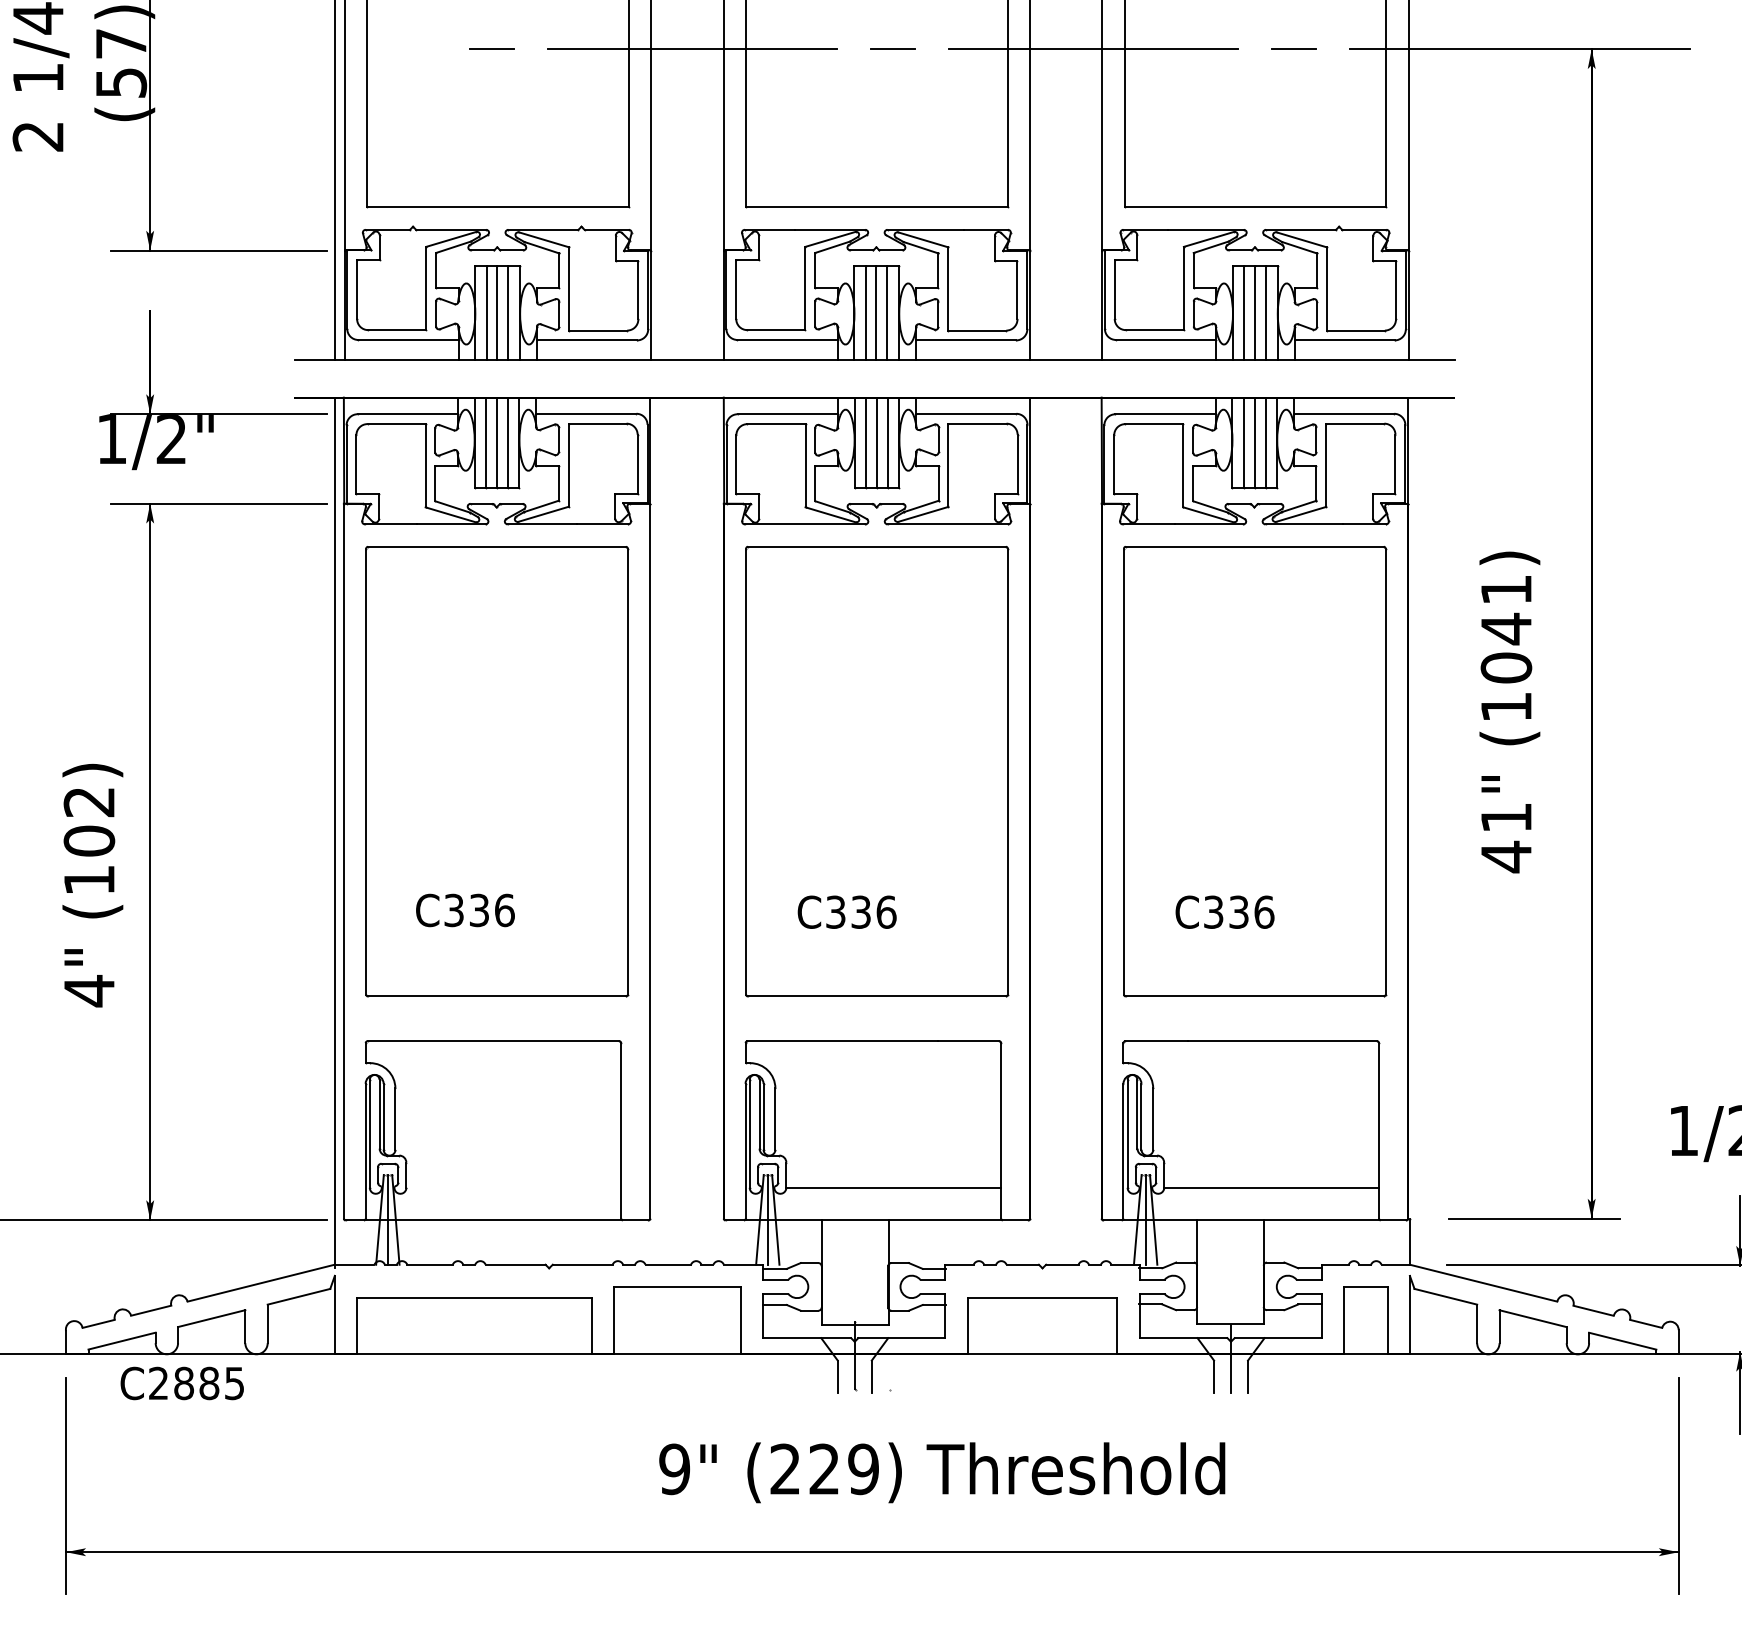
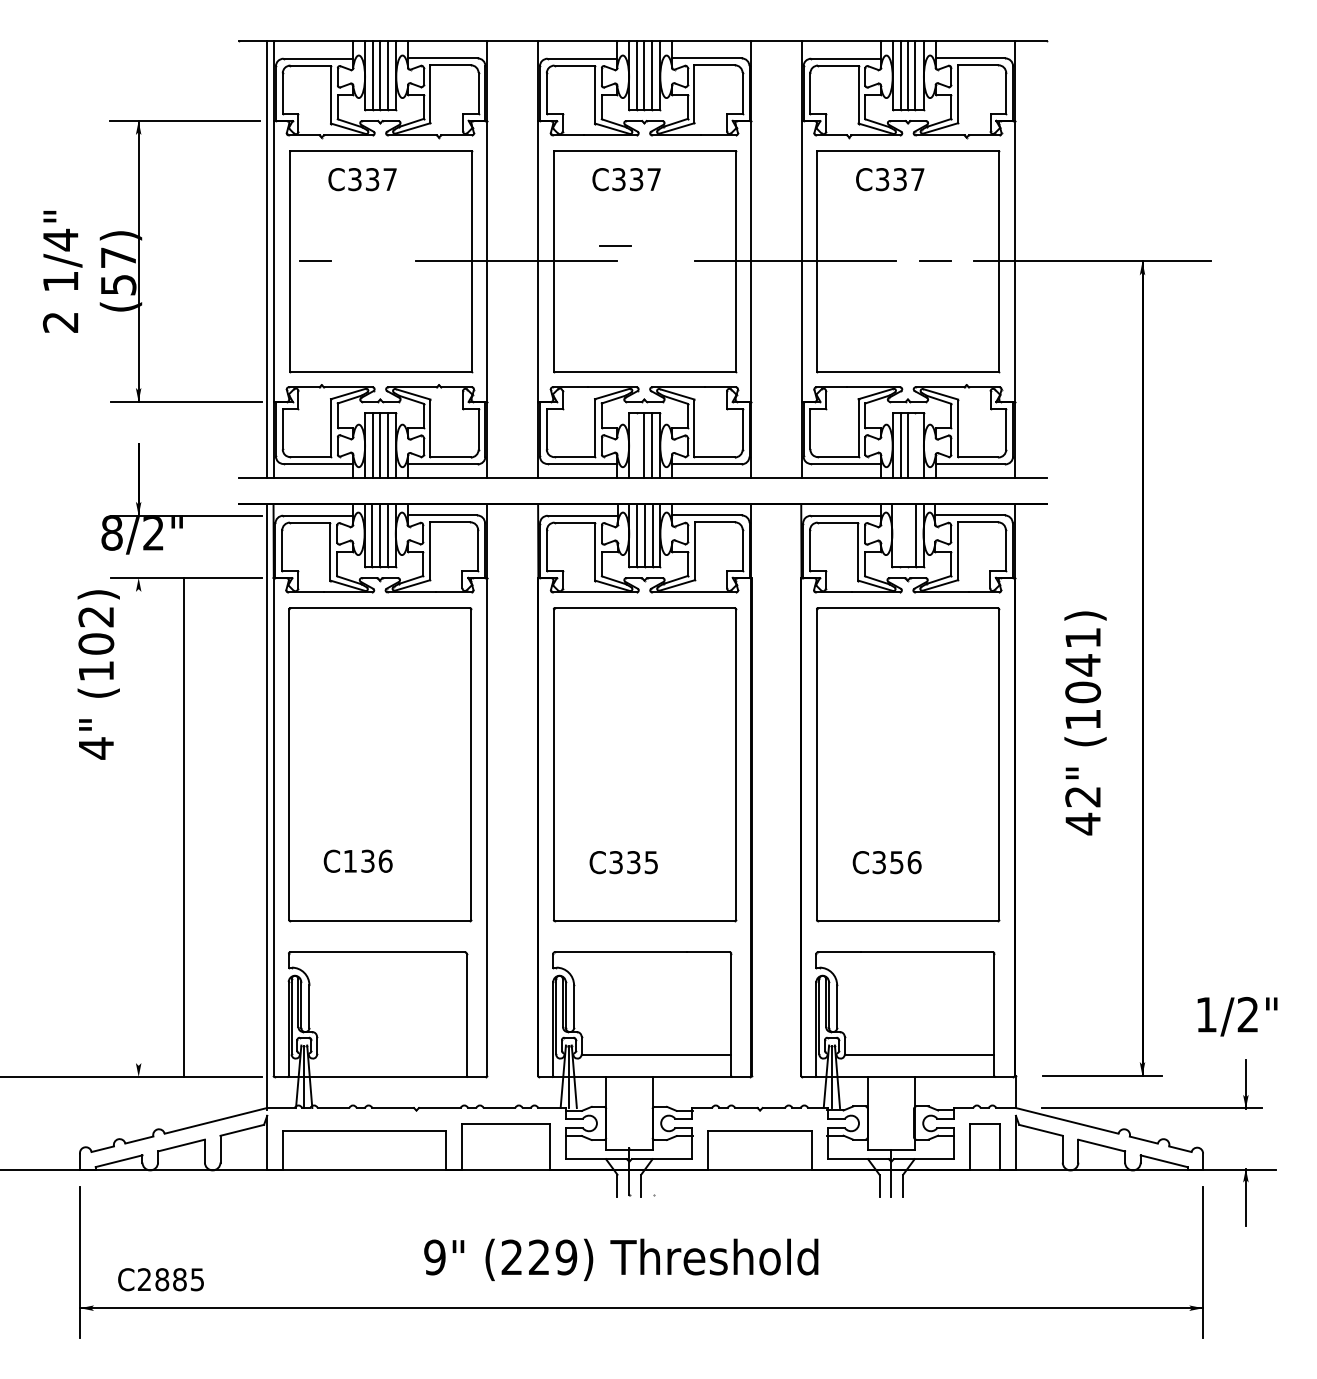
line: (491, 47) -> (315, 260), moved
line: (892, 47) -> (615, 245), moved
line: (865, 311) -> (636, 444), removed
line: (1265, 311) -> (915, 444), removed
text: (111, 438) -> (111, 532), 1/2" -> 8/2"
line: (1244, 442) -> (900, 535), removed
line: (1254, 442) -> (907, 535), removed
text: (1505, 818) -> (1082, 797), 41" -> 42"
line: (149, 861) -> (183, 827), moved
text: (92, 884) -> (98, 674), moved
text: (452, 909) -> (349, 860), C336 -> C136
text: (886, 912) -> (651, 862), C336 -> C335
text: (1238, 912) -> (896, 862), C336 -> C356
text: (181, 1383) -> (160, 1279), moved
text: (942, 1472) -> (621, 1259), moved

